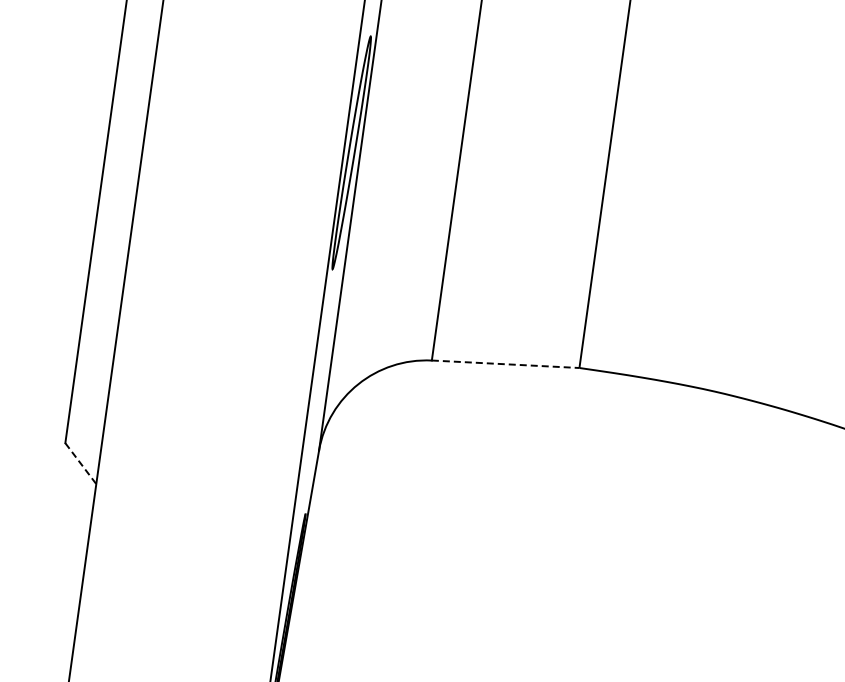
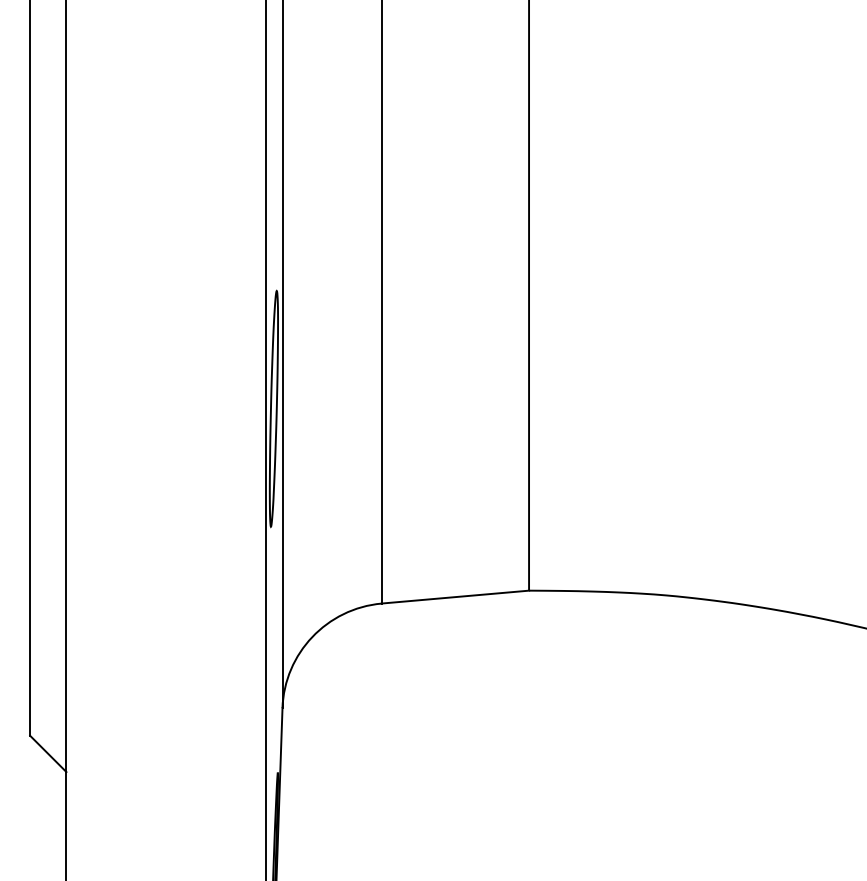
line: (505, 364) -> (455, 597), dashed -> solid
line: (81, 463) -> (48, 753), dashed -> solid

